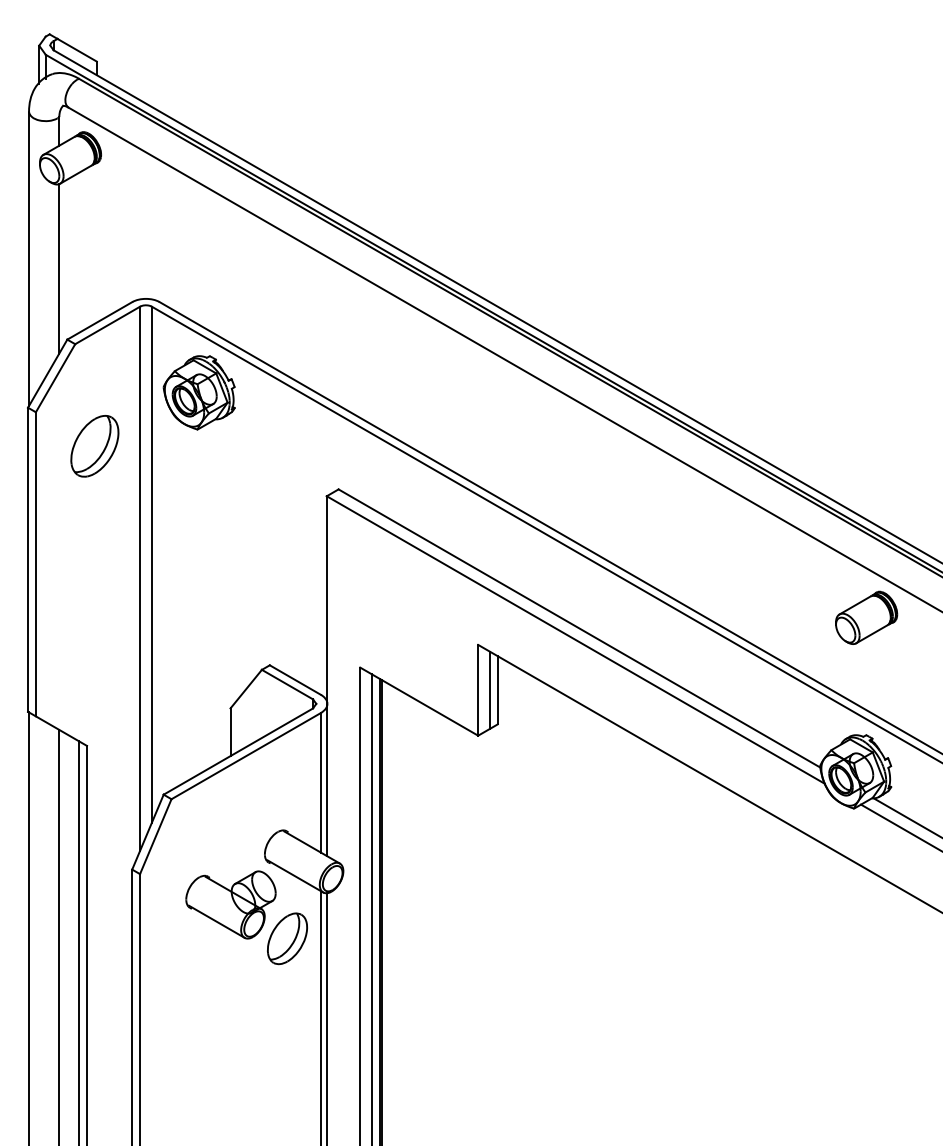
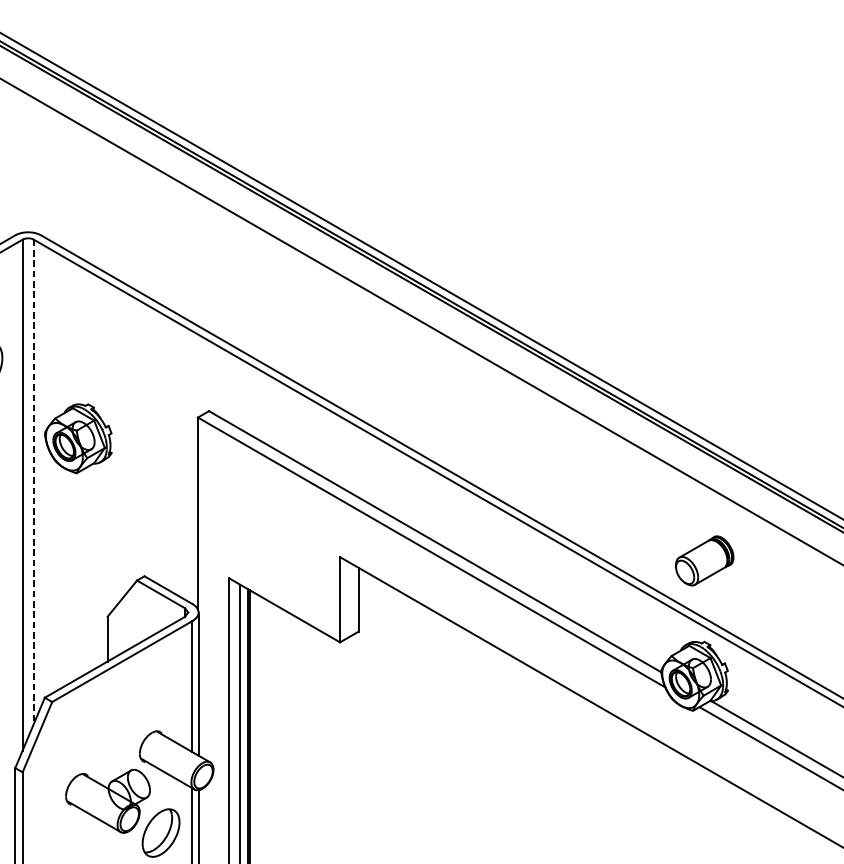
part: (198, 392) -> (77, 438), moved
line: (151, 565) -> (33, 482), solid -> dashed
part: (866, 617) -> (704, 560), moved
line: (489, 689) -> (350, 599), removed

